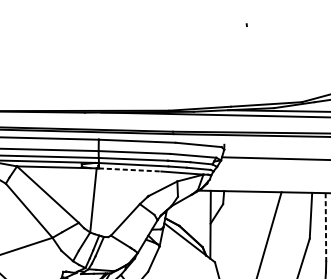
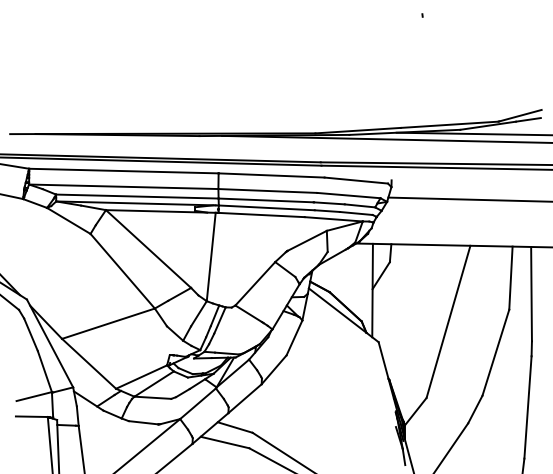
line: (130, 170) -> (262, 215), dashed -> solid
line: (325, 227) -> (531, 294), dashed -> solid

